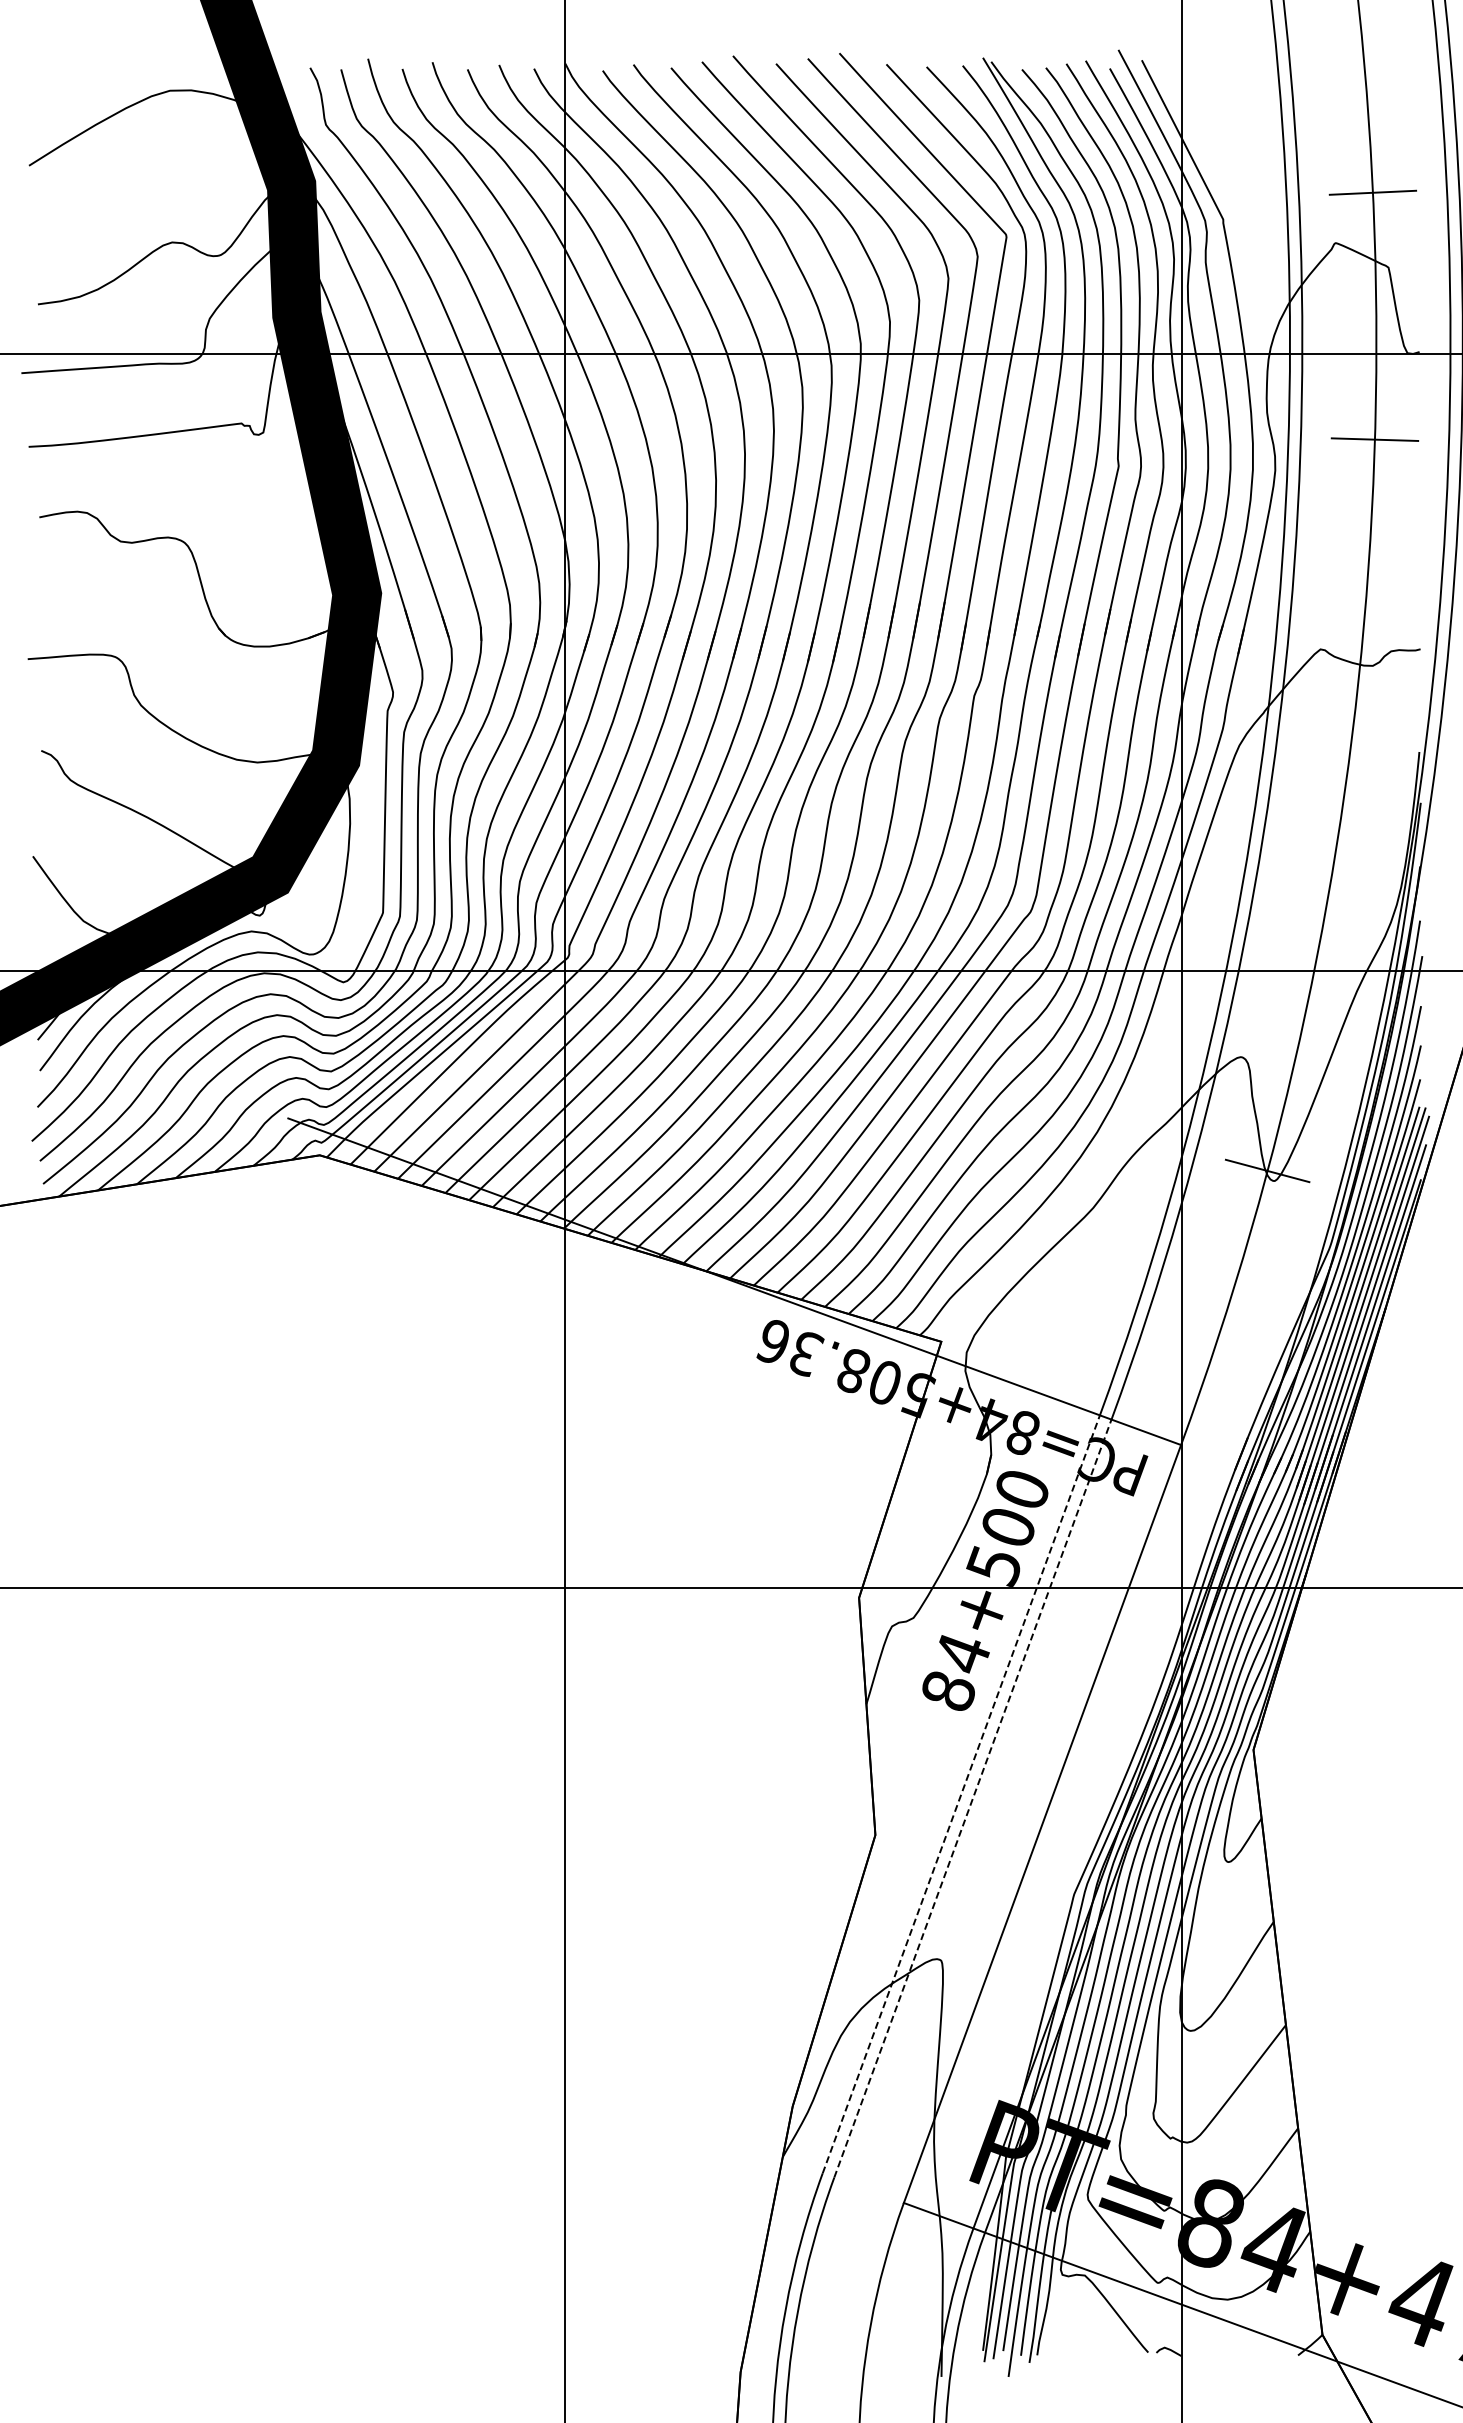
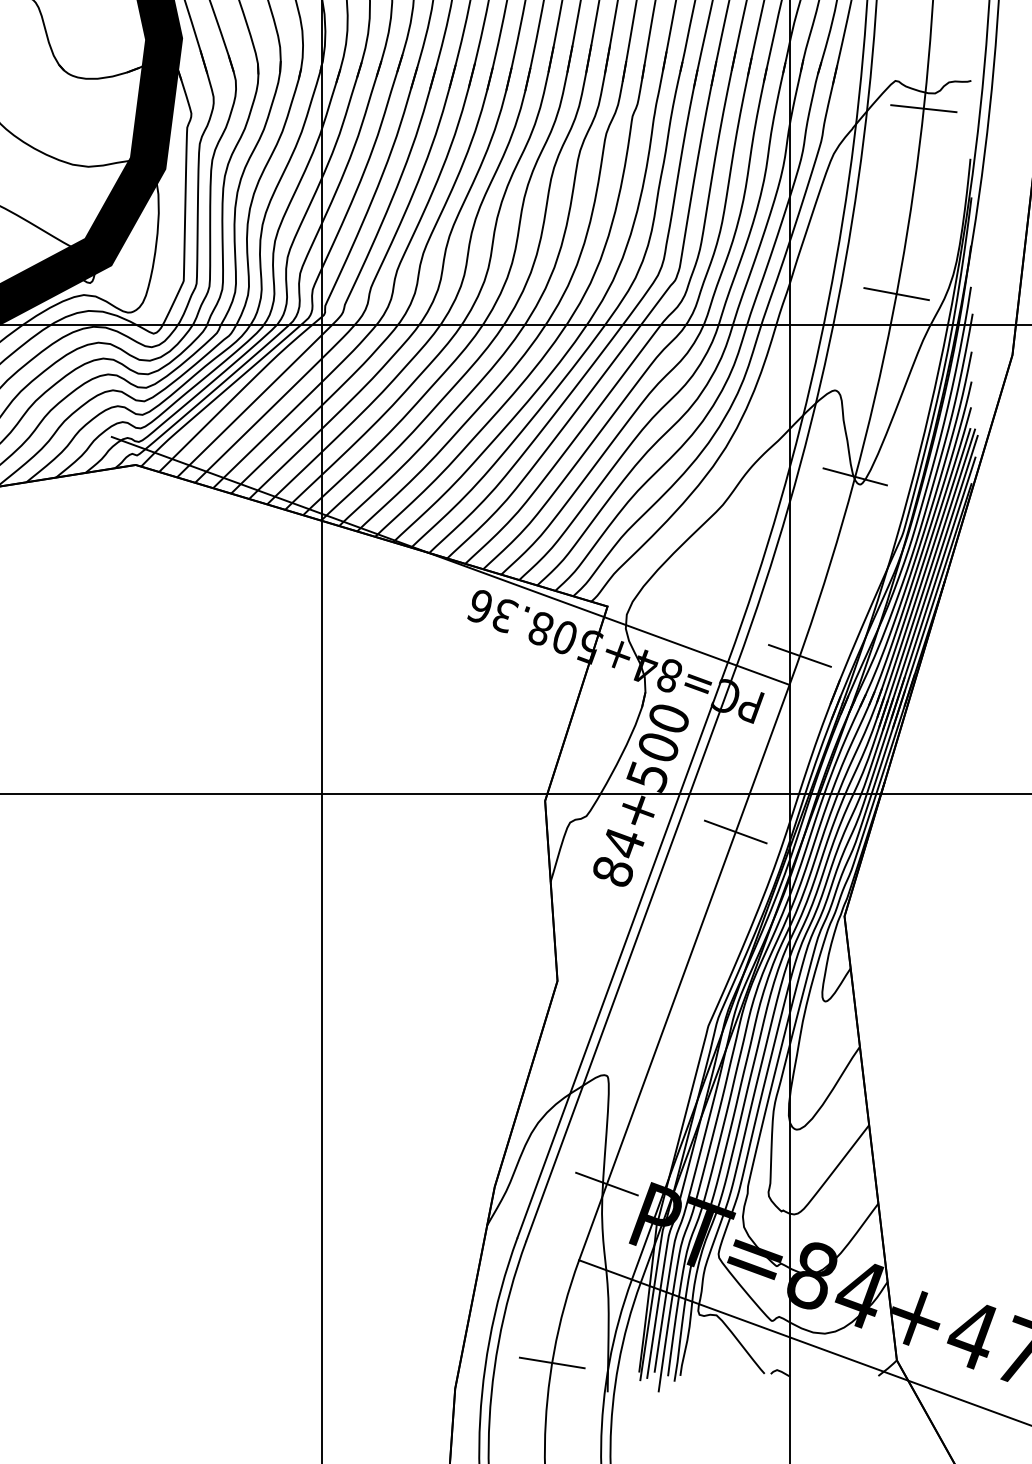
line: (1357, 685) -> (923, 108), added
line: (1321, 930) -> (896, 294), added
line: (1194, 1406) -> (799, 655), added
line: (1109, 1638) -> (735, 831), added
line: (961, 1794) -> (622, 950), dashed -> solid
line: (972, 1798) -> (631, 953), dashed -> solid
line: (940, 2102) -> (606, 1183), added
line: (868, 2338) -> (552, 1363), added

